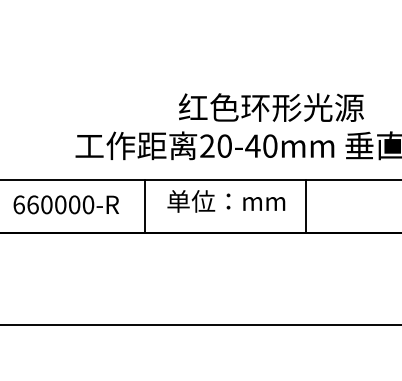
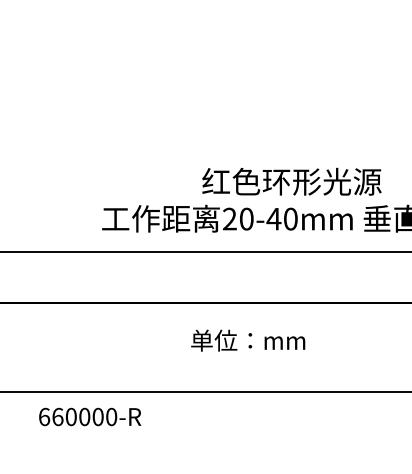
text: (226, 201) -> (248, 340), moved
text: (66, 204) -> (90, 416), moved
line: (145, 206) -> (169, 277), removed
line: (306, 206) -> (325, 277), removed

